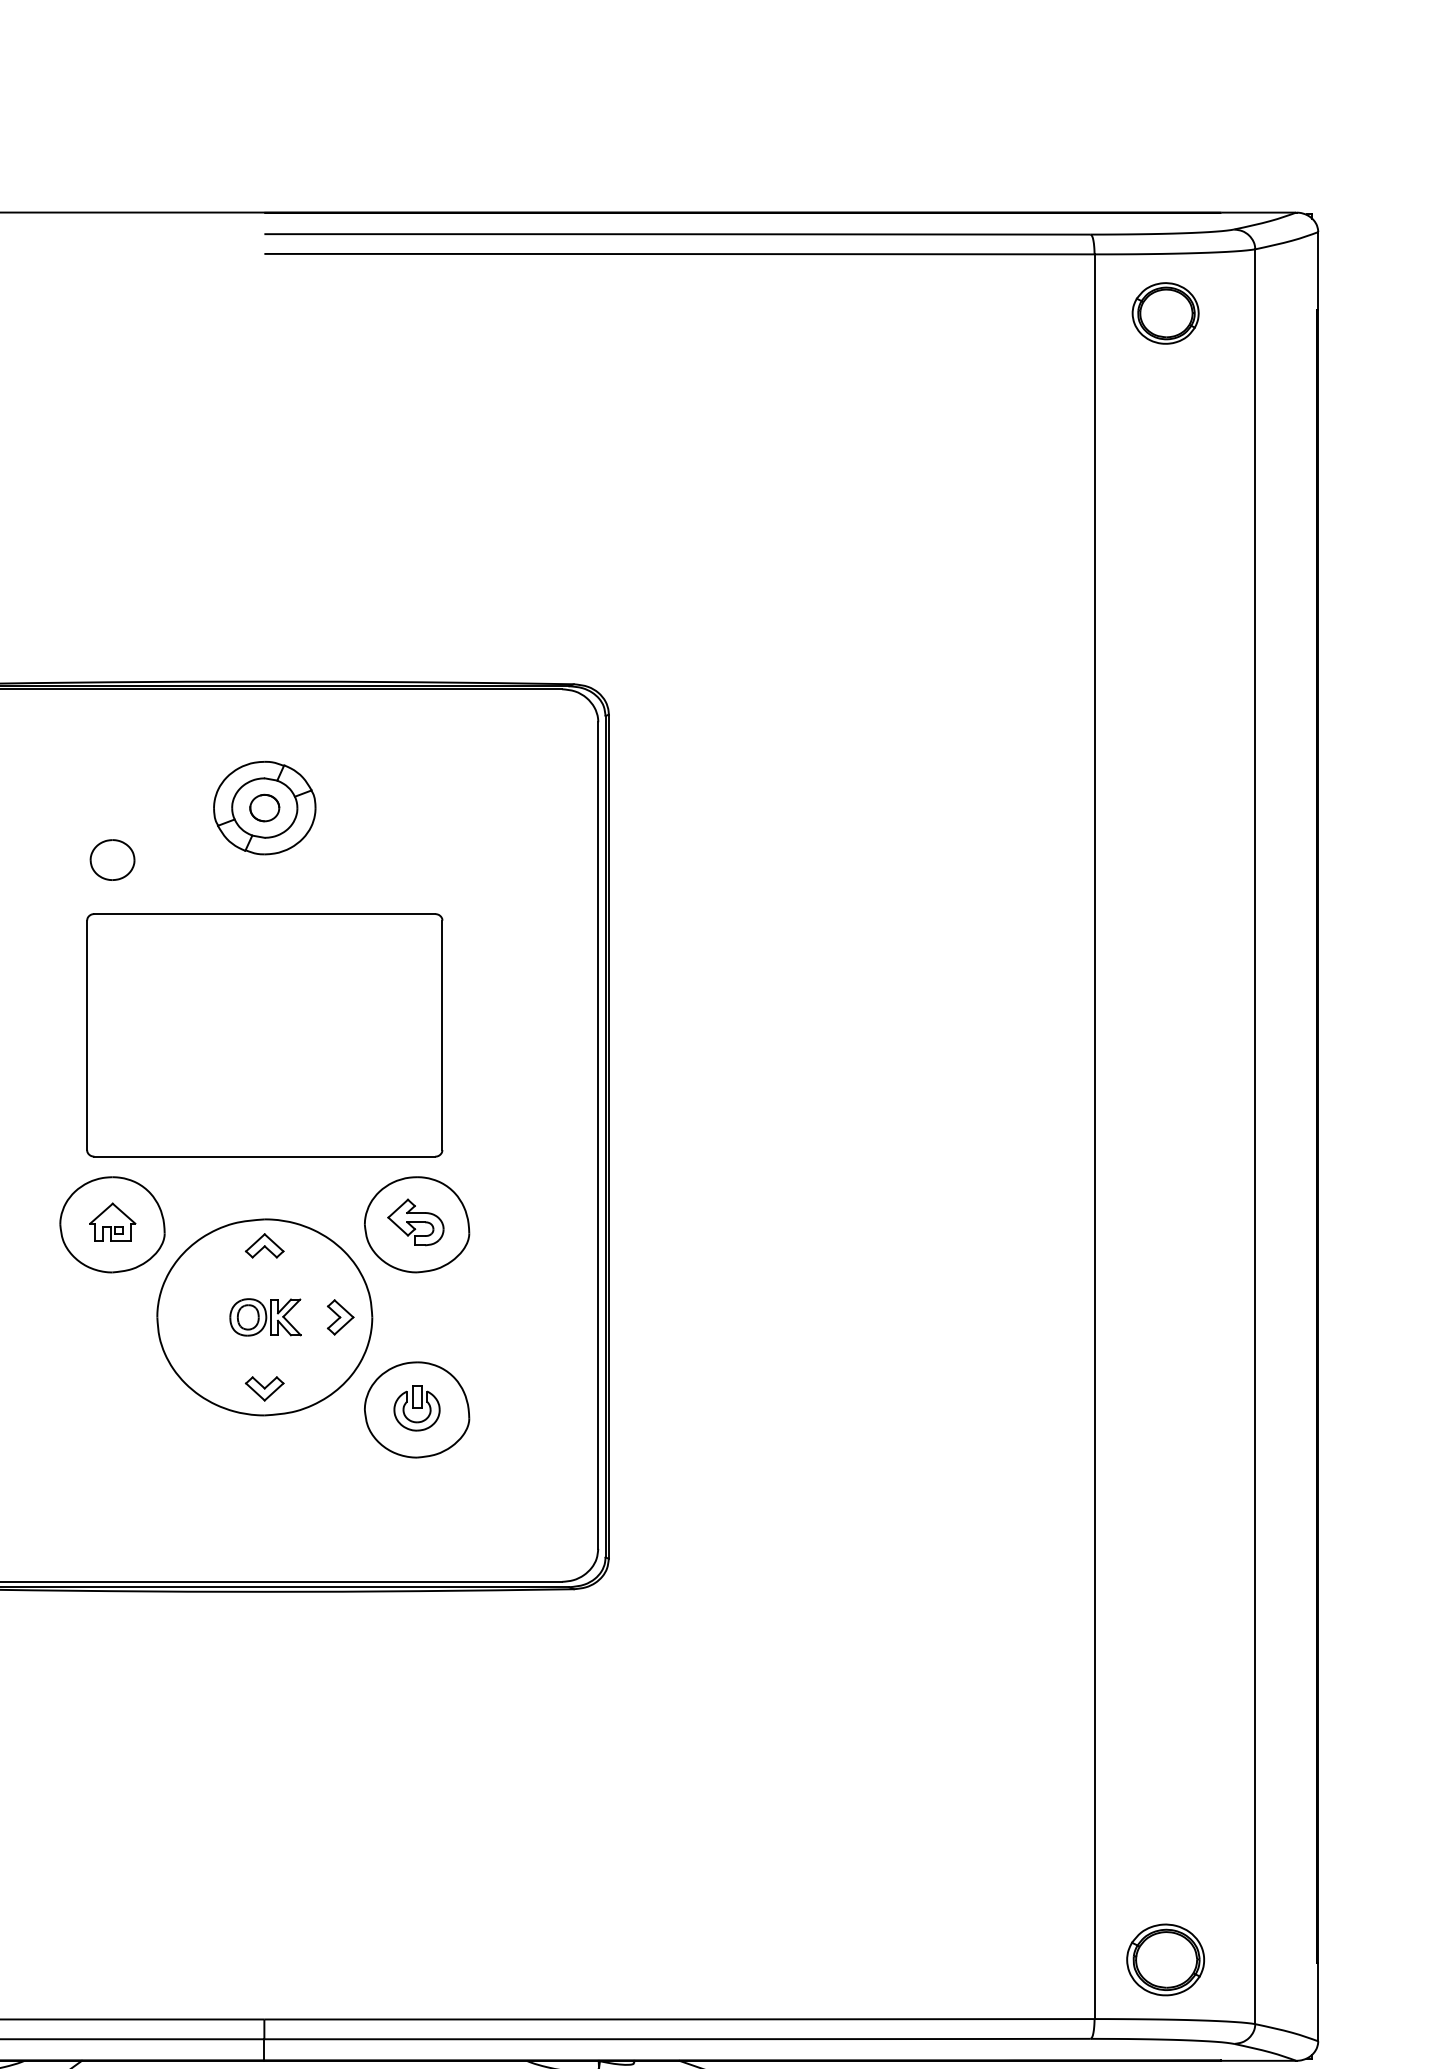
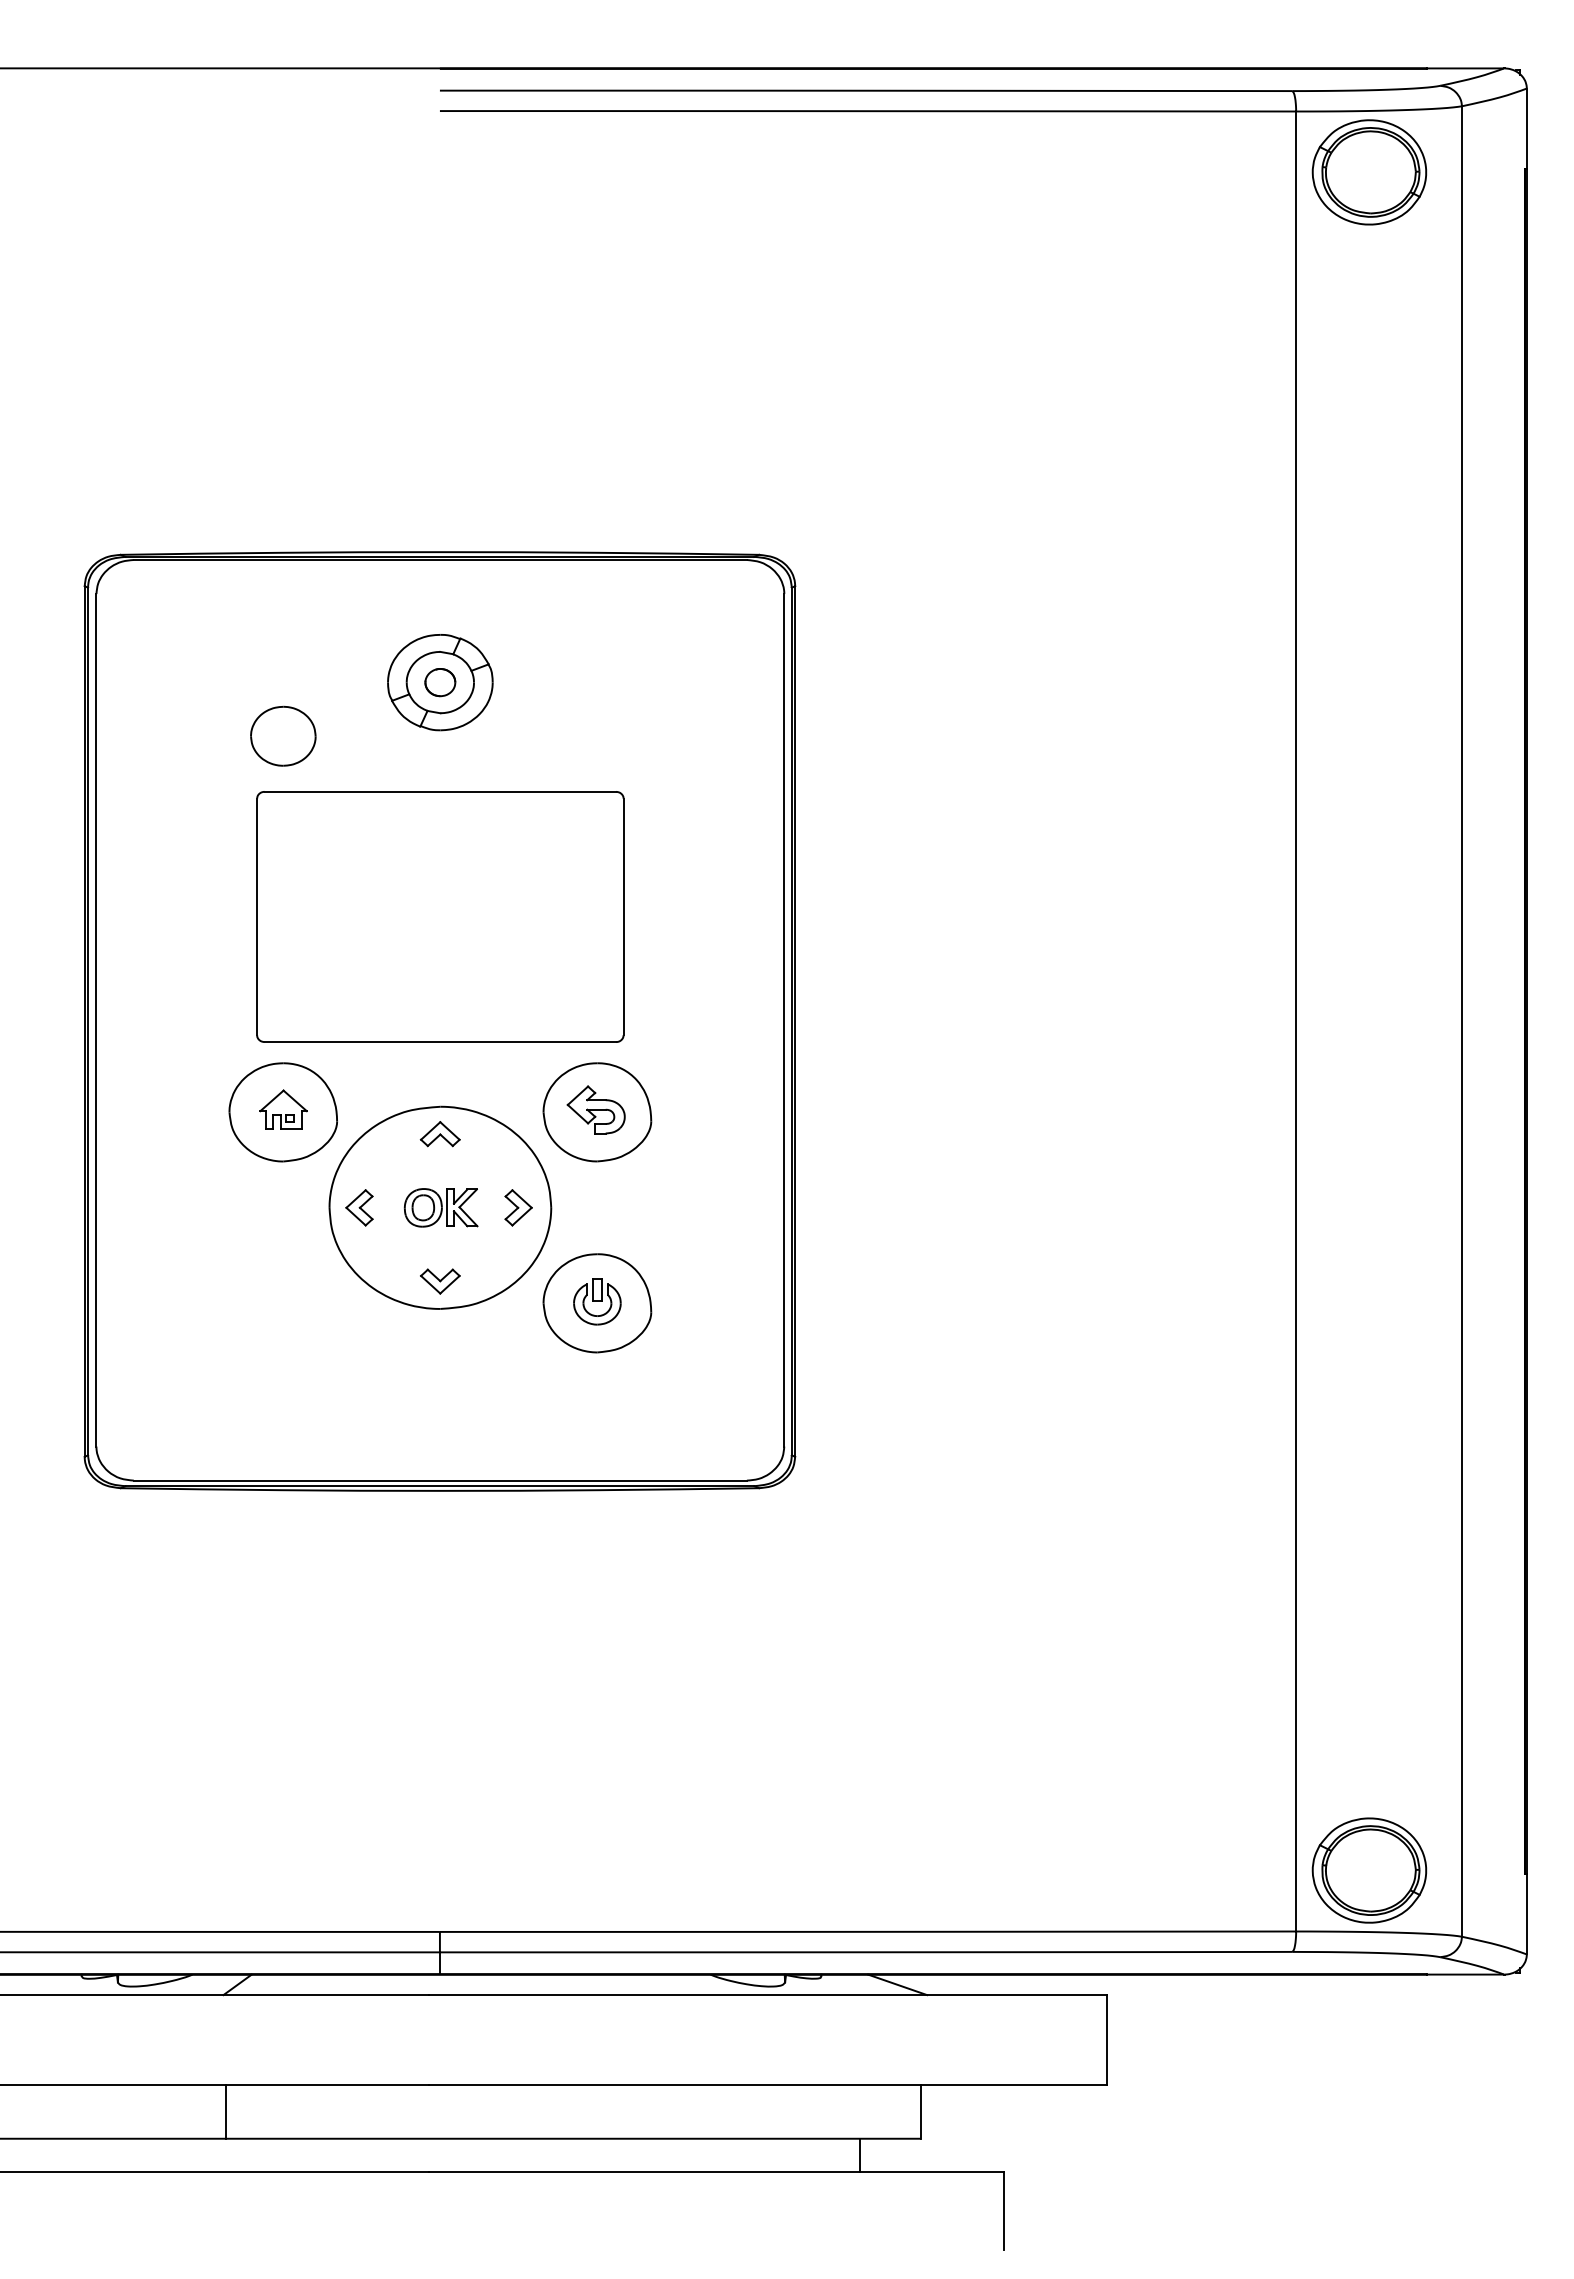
part: (1165, 313) -> (1369, 172), size x1.67
part: (112, 859) -> (283, 735), size x1.43
part: (186, 1317) -> (359, 1207), added
part: (1165, 1959) -> (1369, 1870), size x1.43

